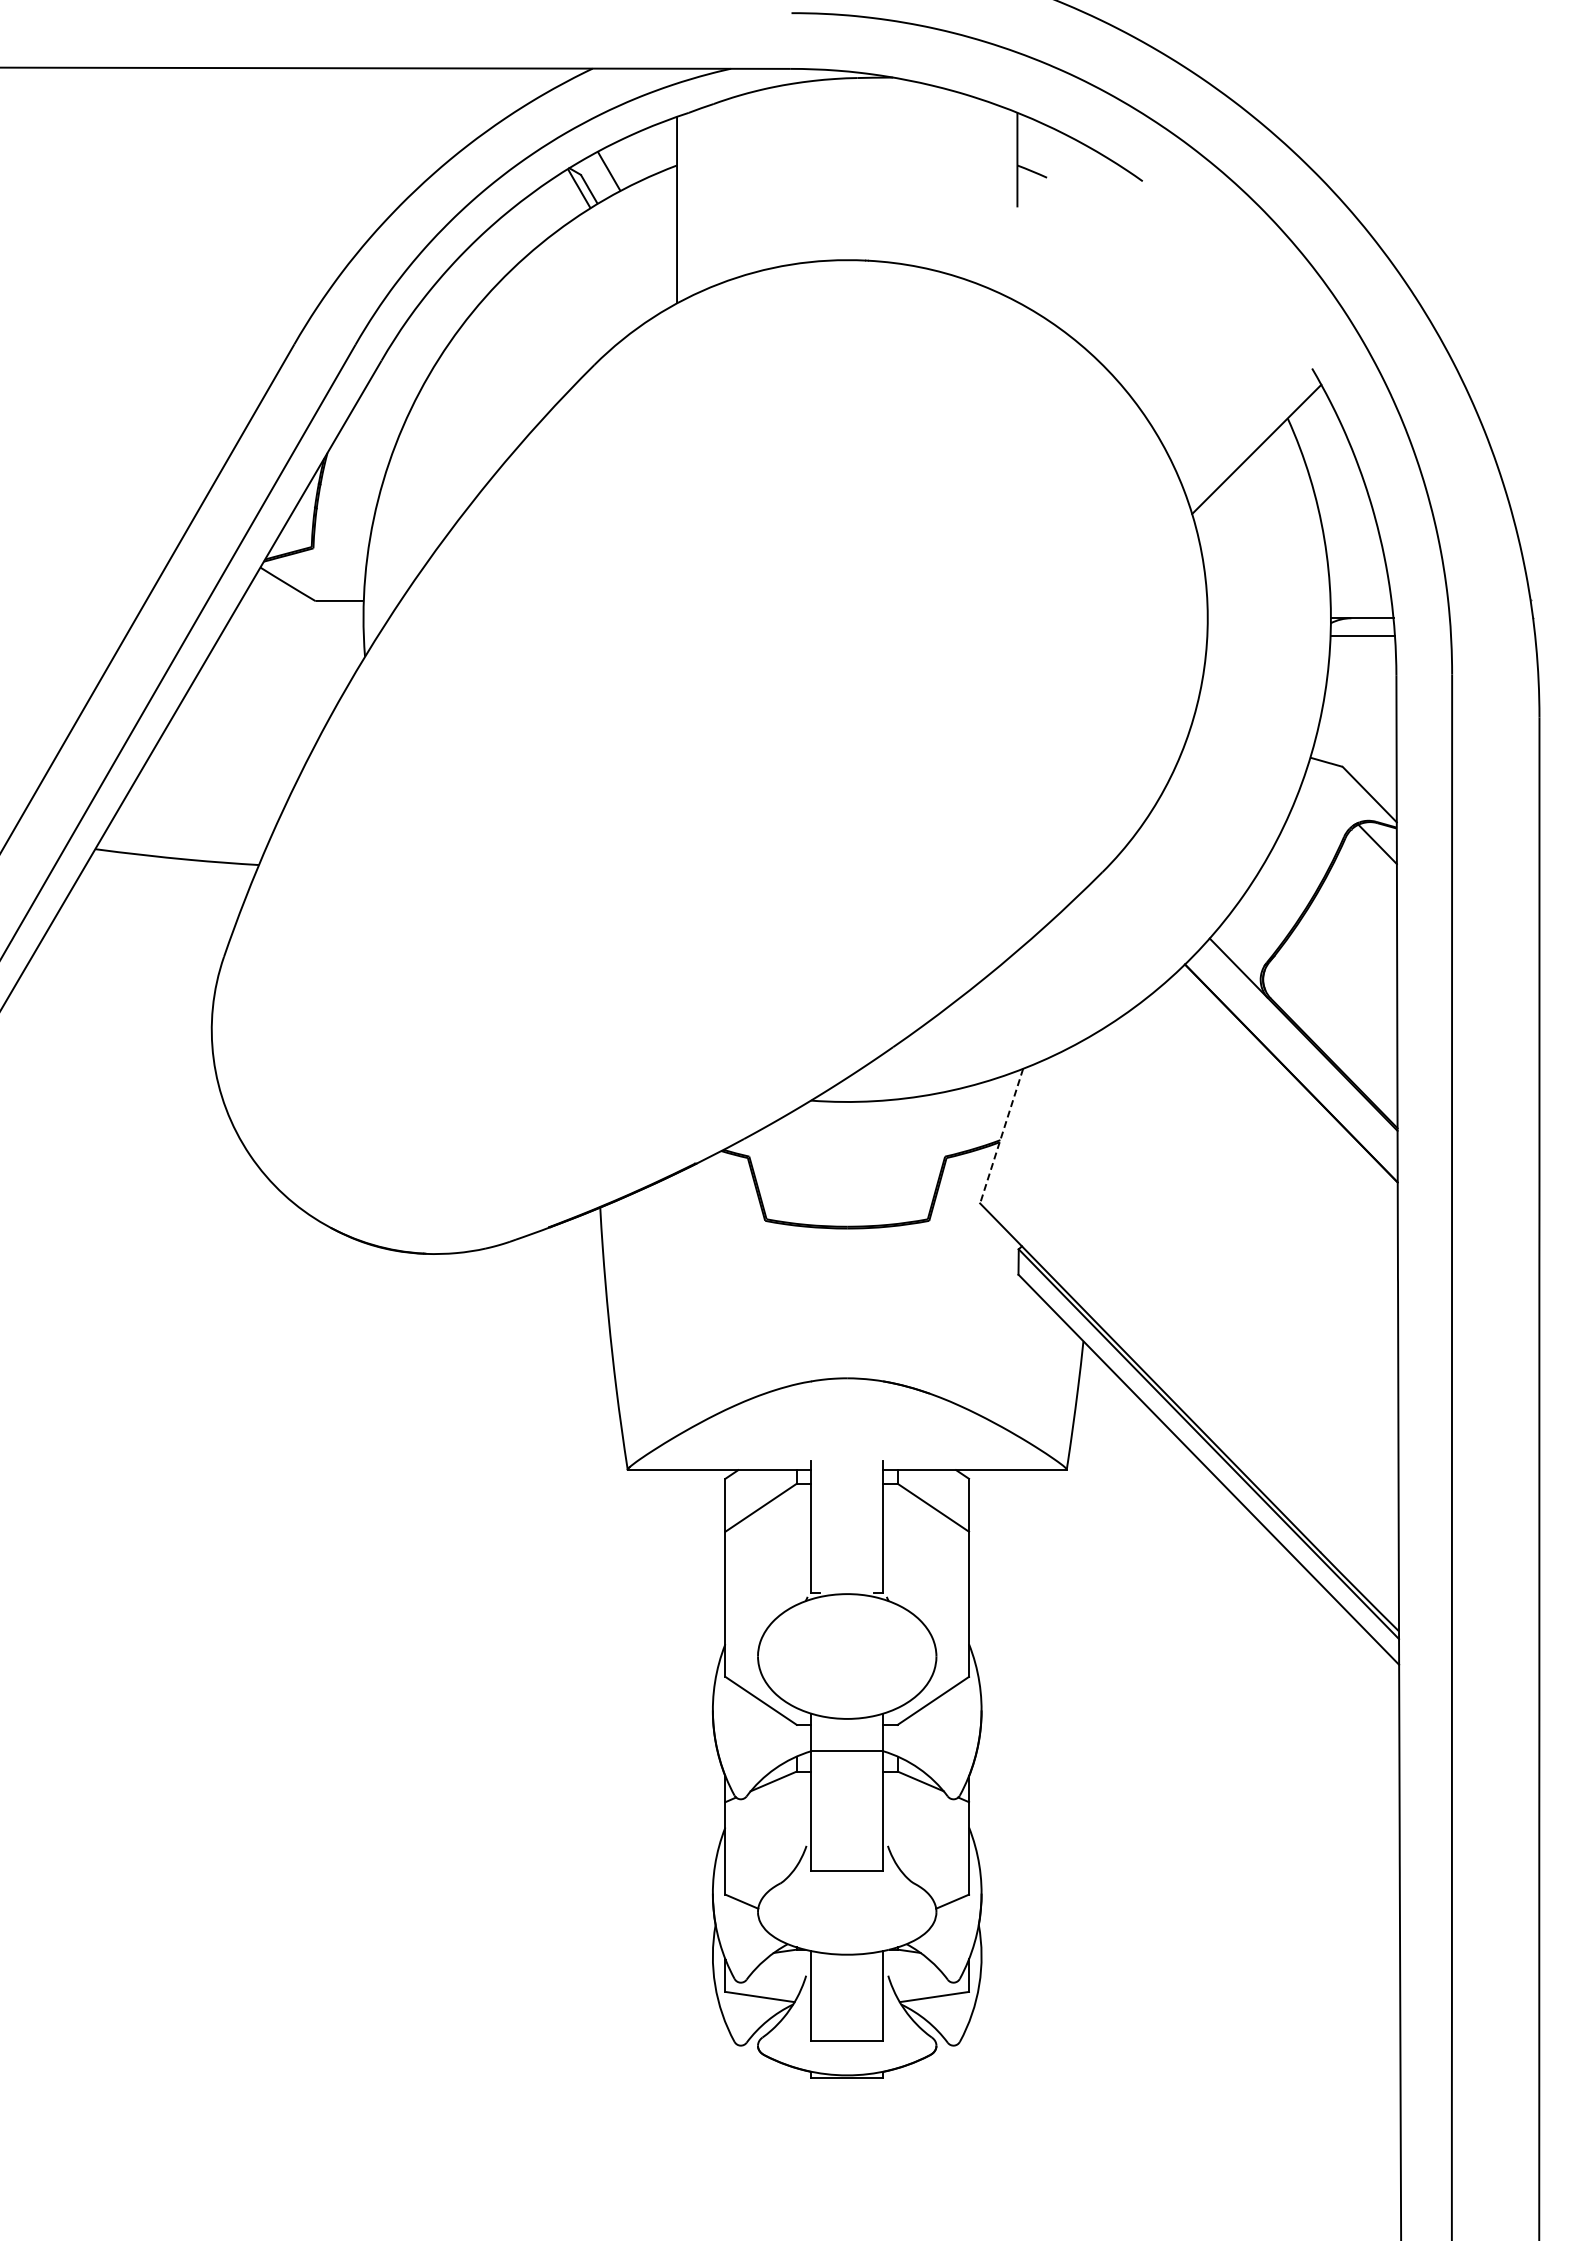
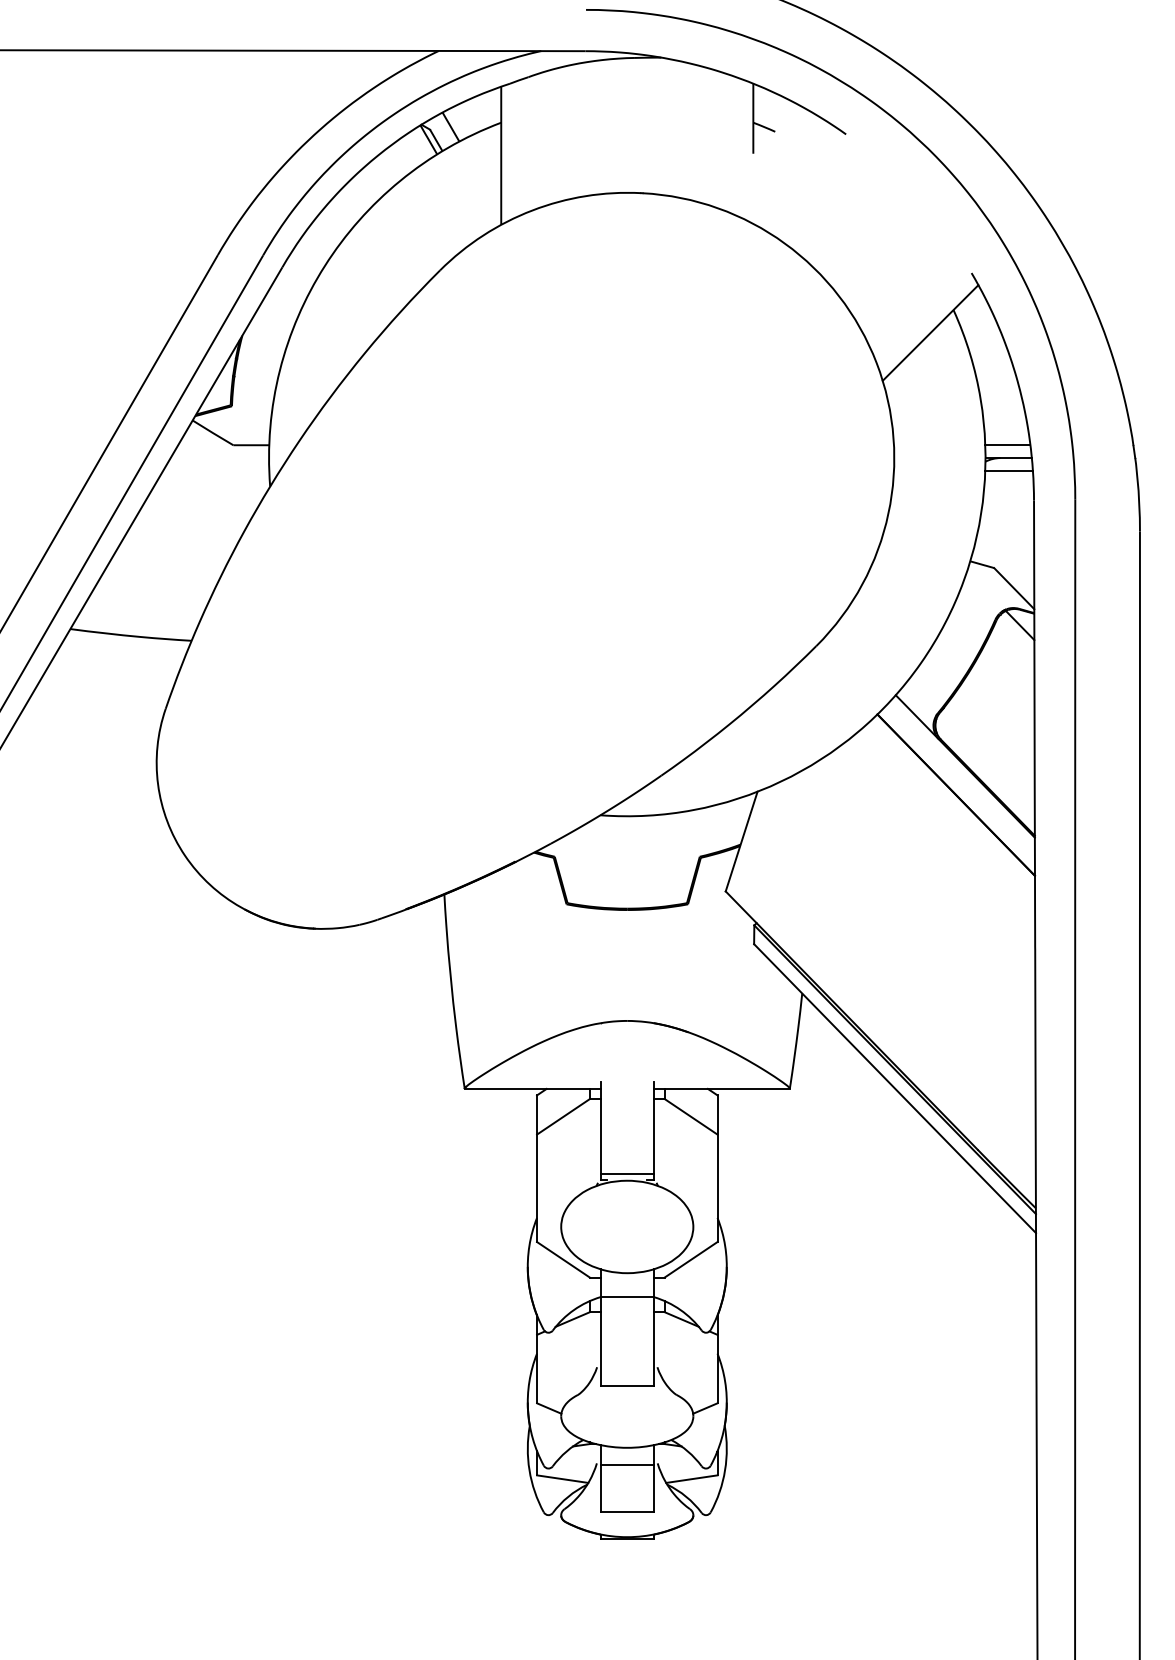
line: (1360, 600) -> (1007, 444), added
line: (1001, 1136) -> (741, 841), dashed -> solid
line: (847, 1584) -> (627, 1173), added
line: (847, 1978) -> (627, 1465), added

